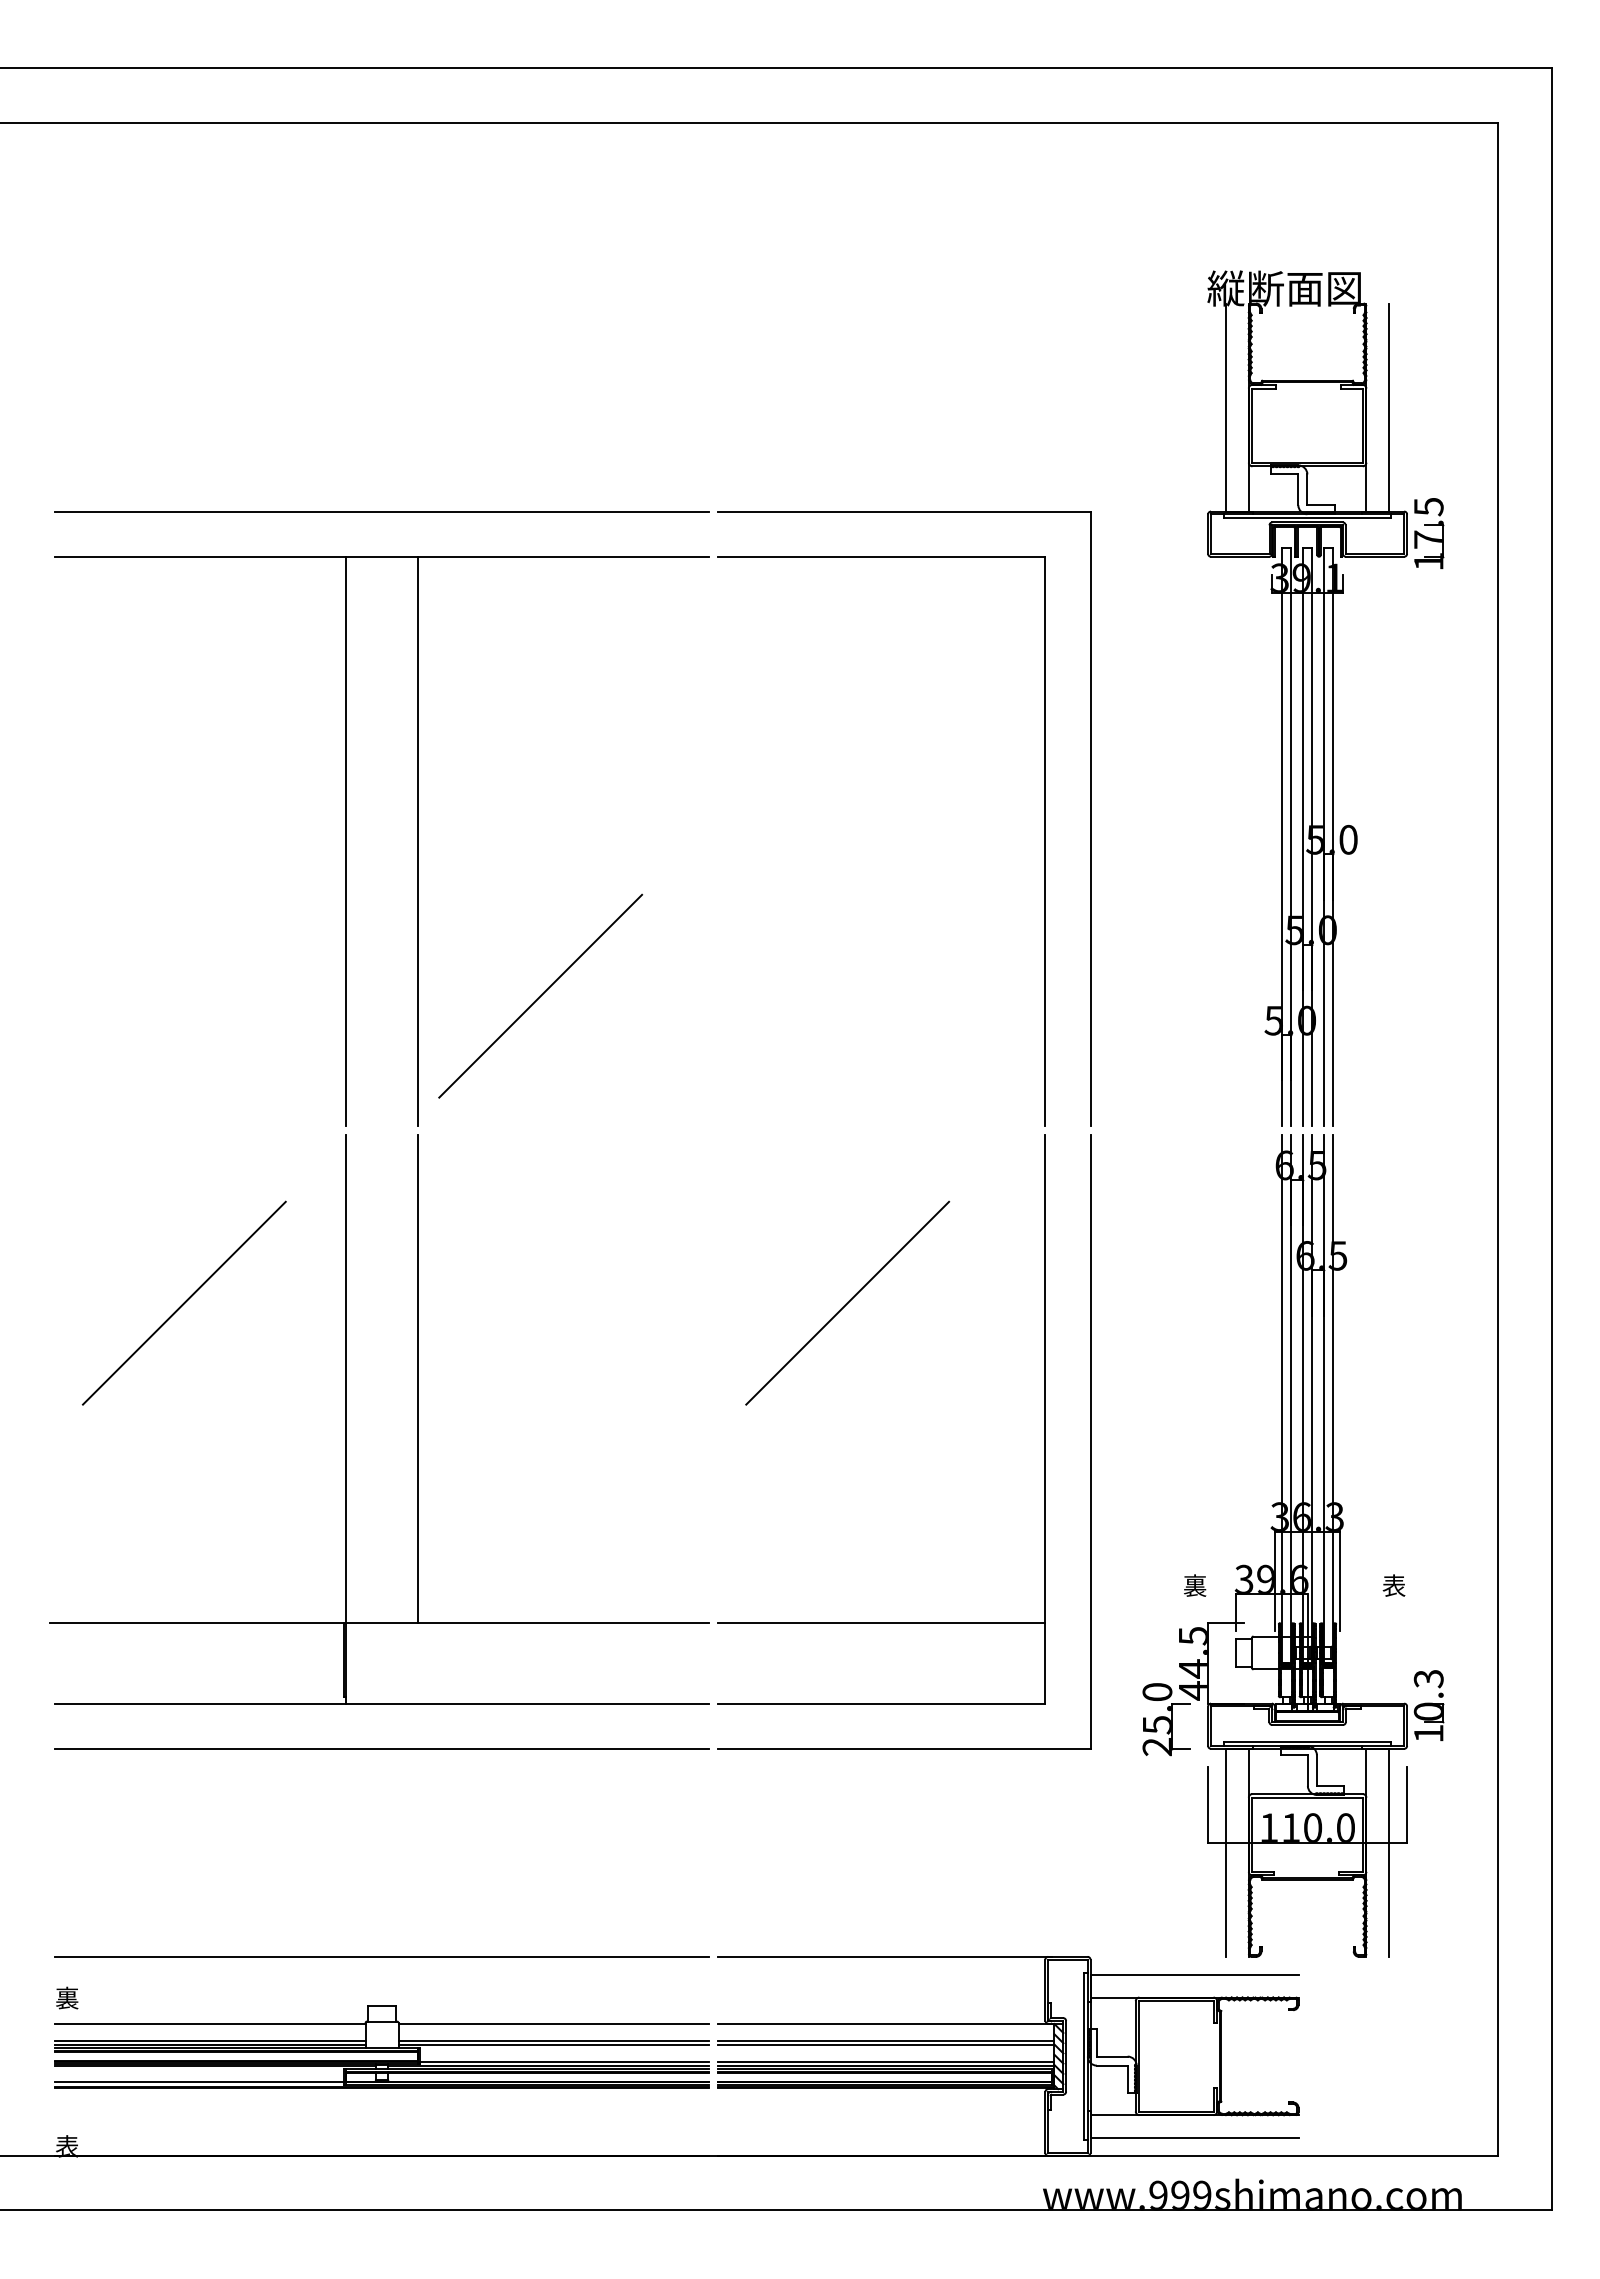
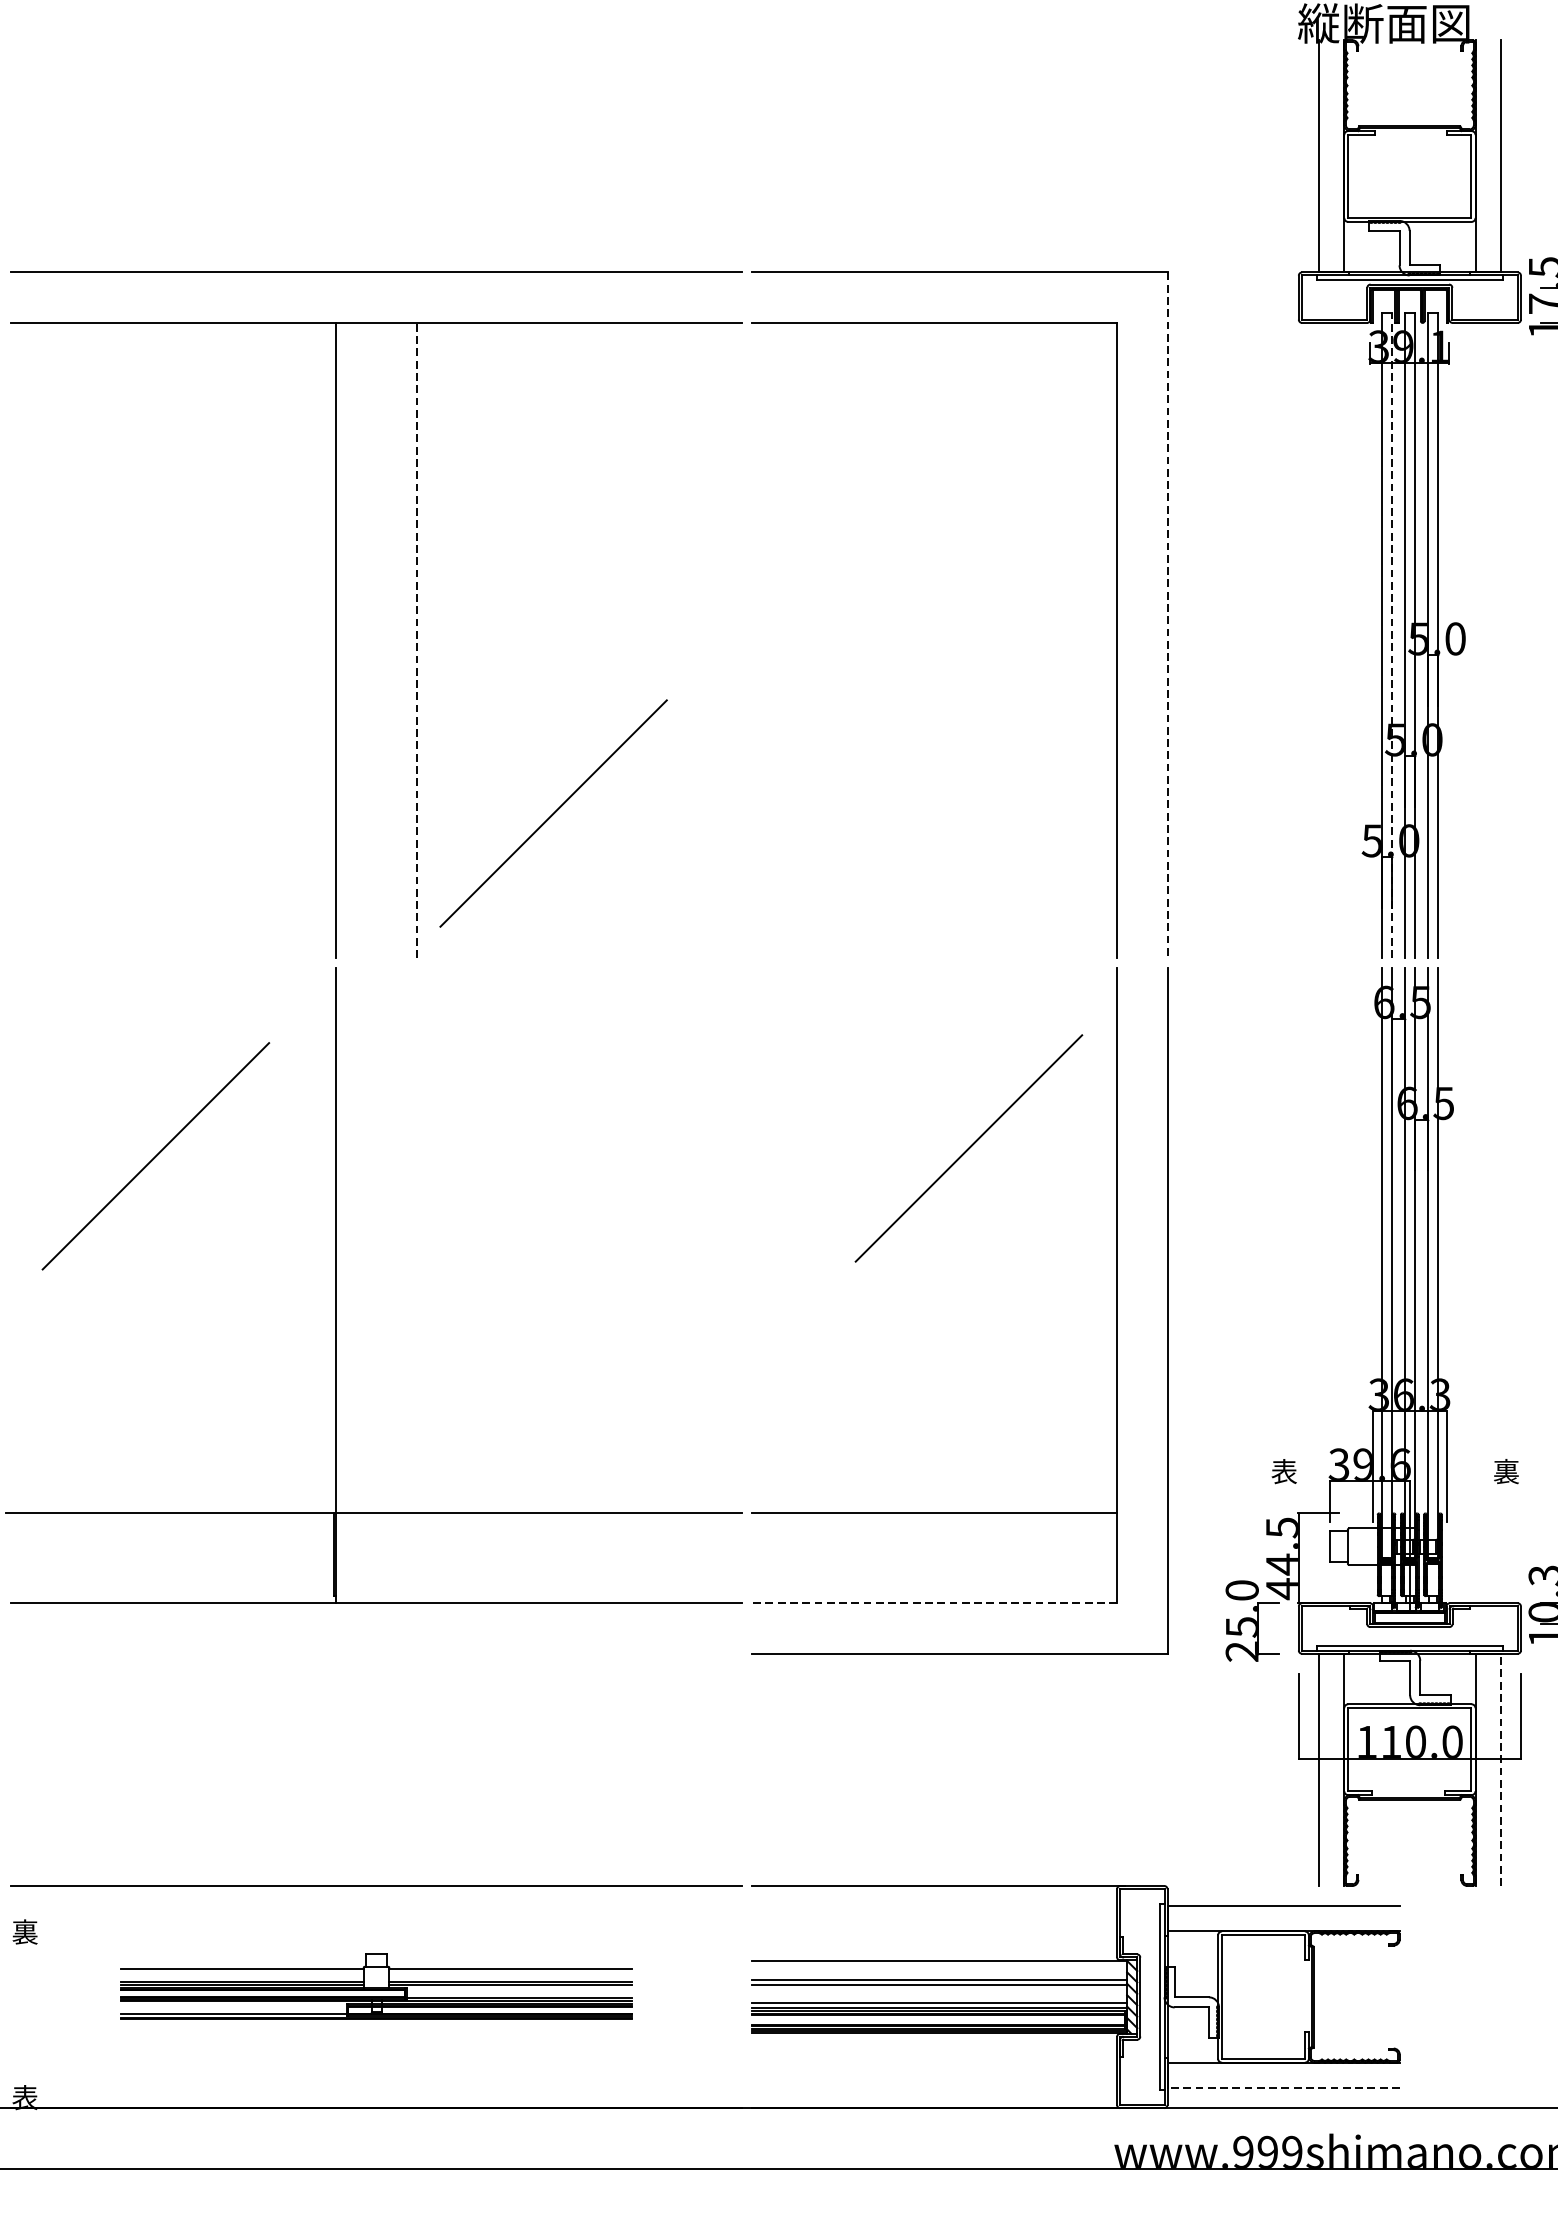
line: (1090, 819) -> (1167, 616), solid -> dashed
line: (1291, 836) -> (1391, 635), solid -> dashed
line: (418, 840) -> (417, 639), solid -> dashed
line: (847, 1302) -> (968, 1147), moved
line: (418, 1378) -> (417, 1240), removed
text: (1194, 1586) -> (1283, 1472), 裏 -> 表
text: (1393, 1586) -> (1505, 1472), 表 -> 裏
line: (881, 1703) -> (934, 1603), solid -> dashed
line: (381, 1748) -> (375, 1653), removed
line: (1389, 1852) -> (1501, 1769), solid -> dashed
part: (381, 2046) -> (375, 1986), size x0.7
line: (1194, 2137) -> (1283, 2087), solid -> dashed

